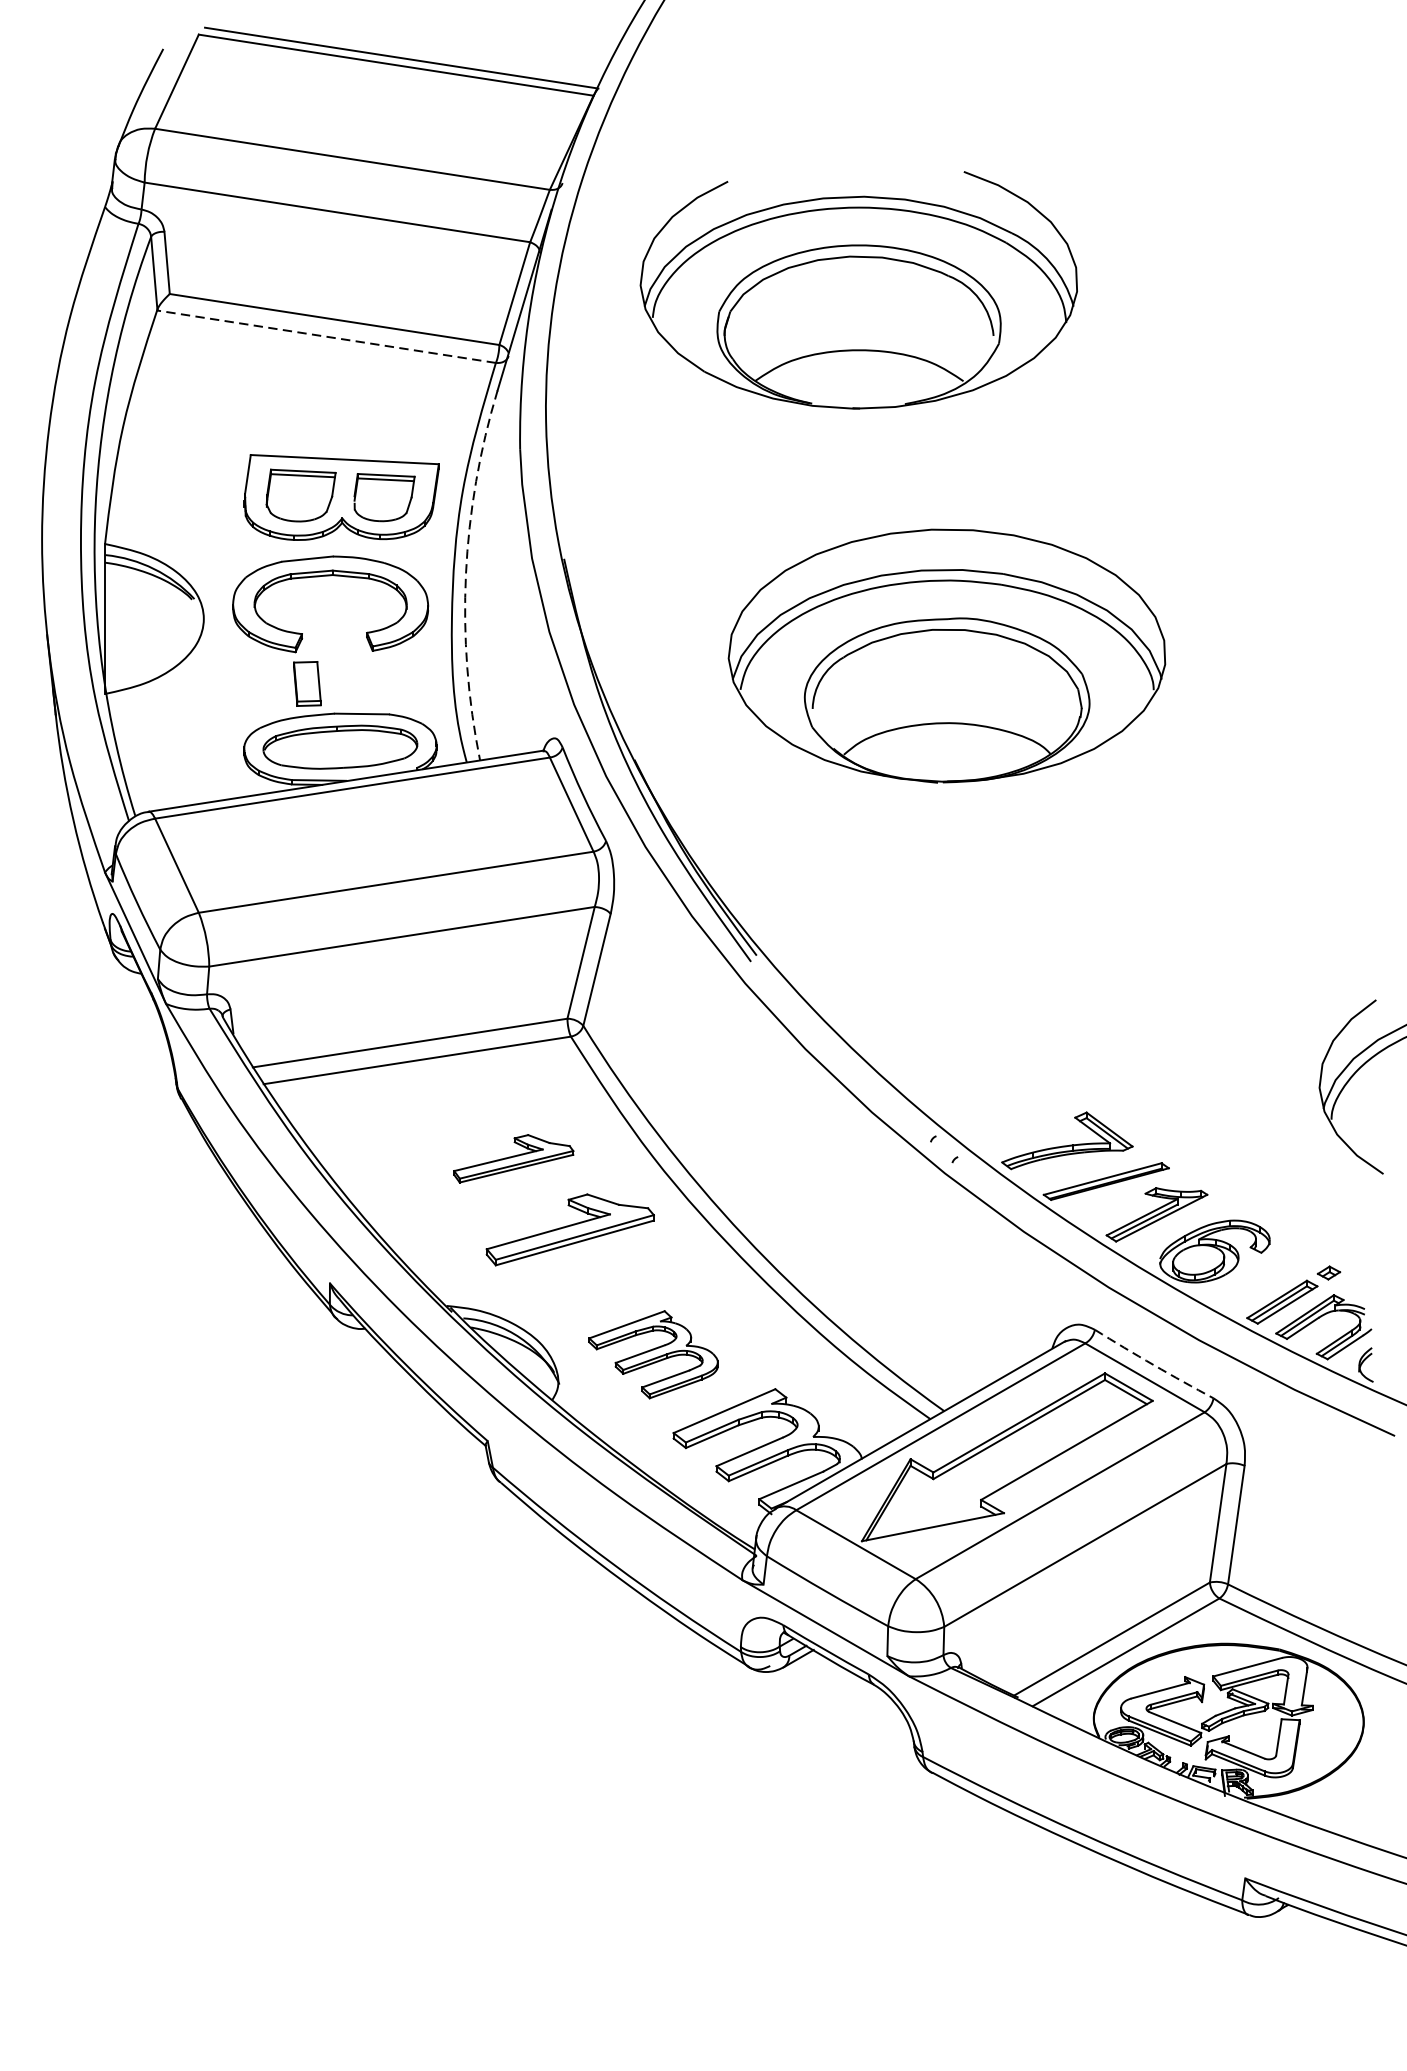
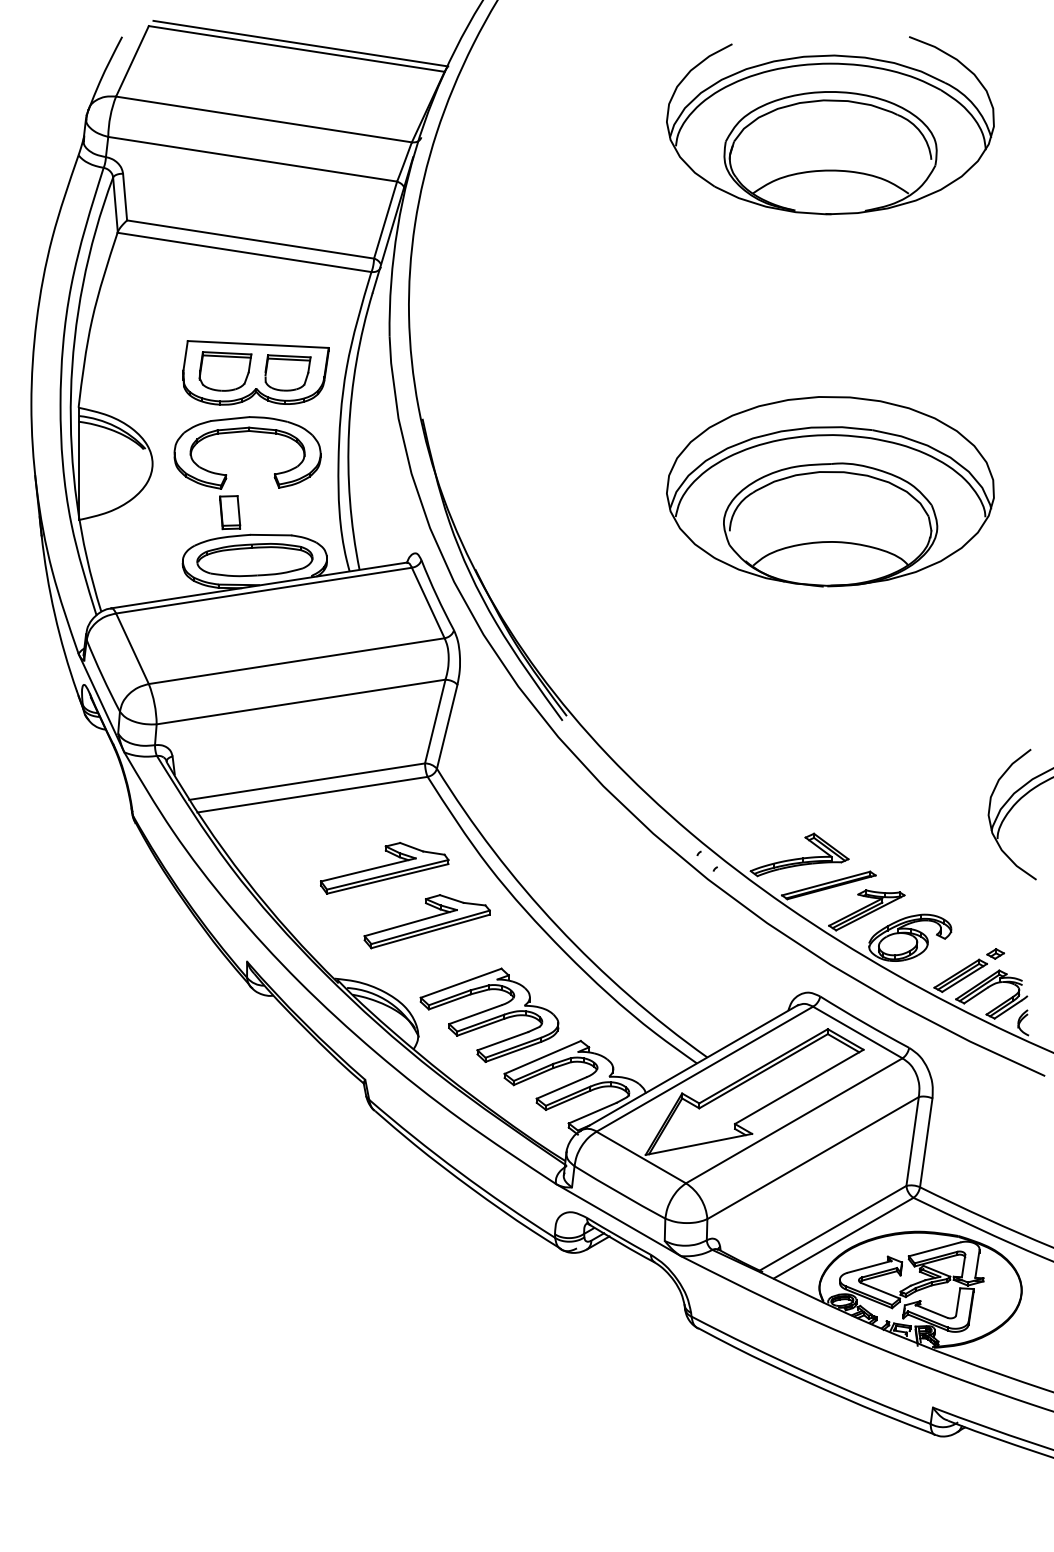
part: (858, 290) -> (830, 125), moved
line: (326, 336) -> (244, 252), dashed -> solid
arc: (466, 574) -> (349, 430), dashed -> solid
part: (947, 655) -> (830, 491), moved
part: (513, 1158) -> (384, 868), size x1.43
part: (653, 1353) -> (489, 1014), size x1.43
arc: (1153, 1364) -> (864, 1022), dashed -> solid

